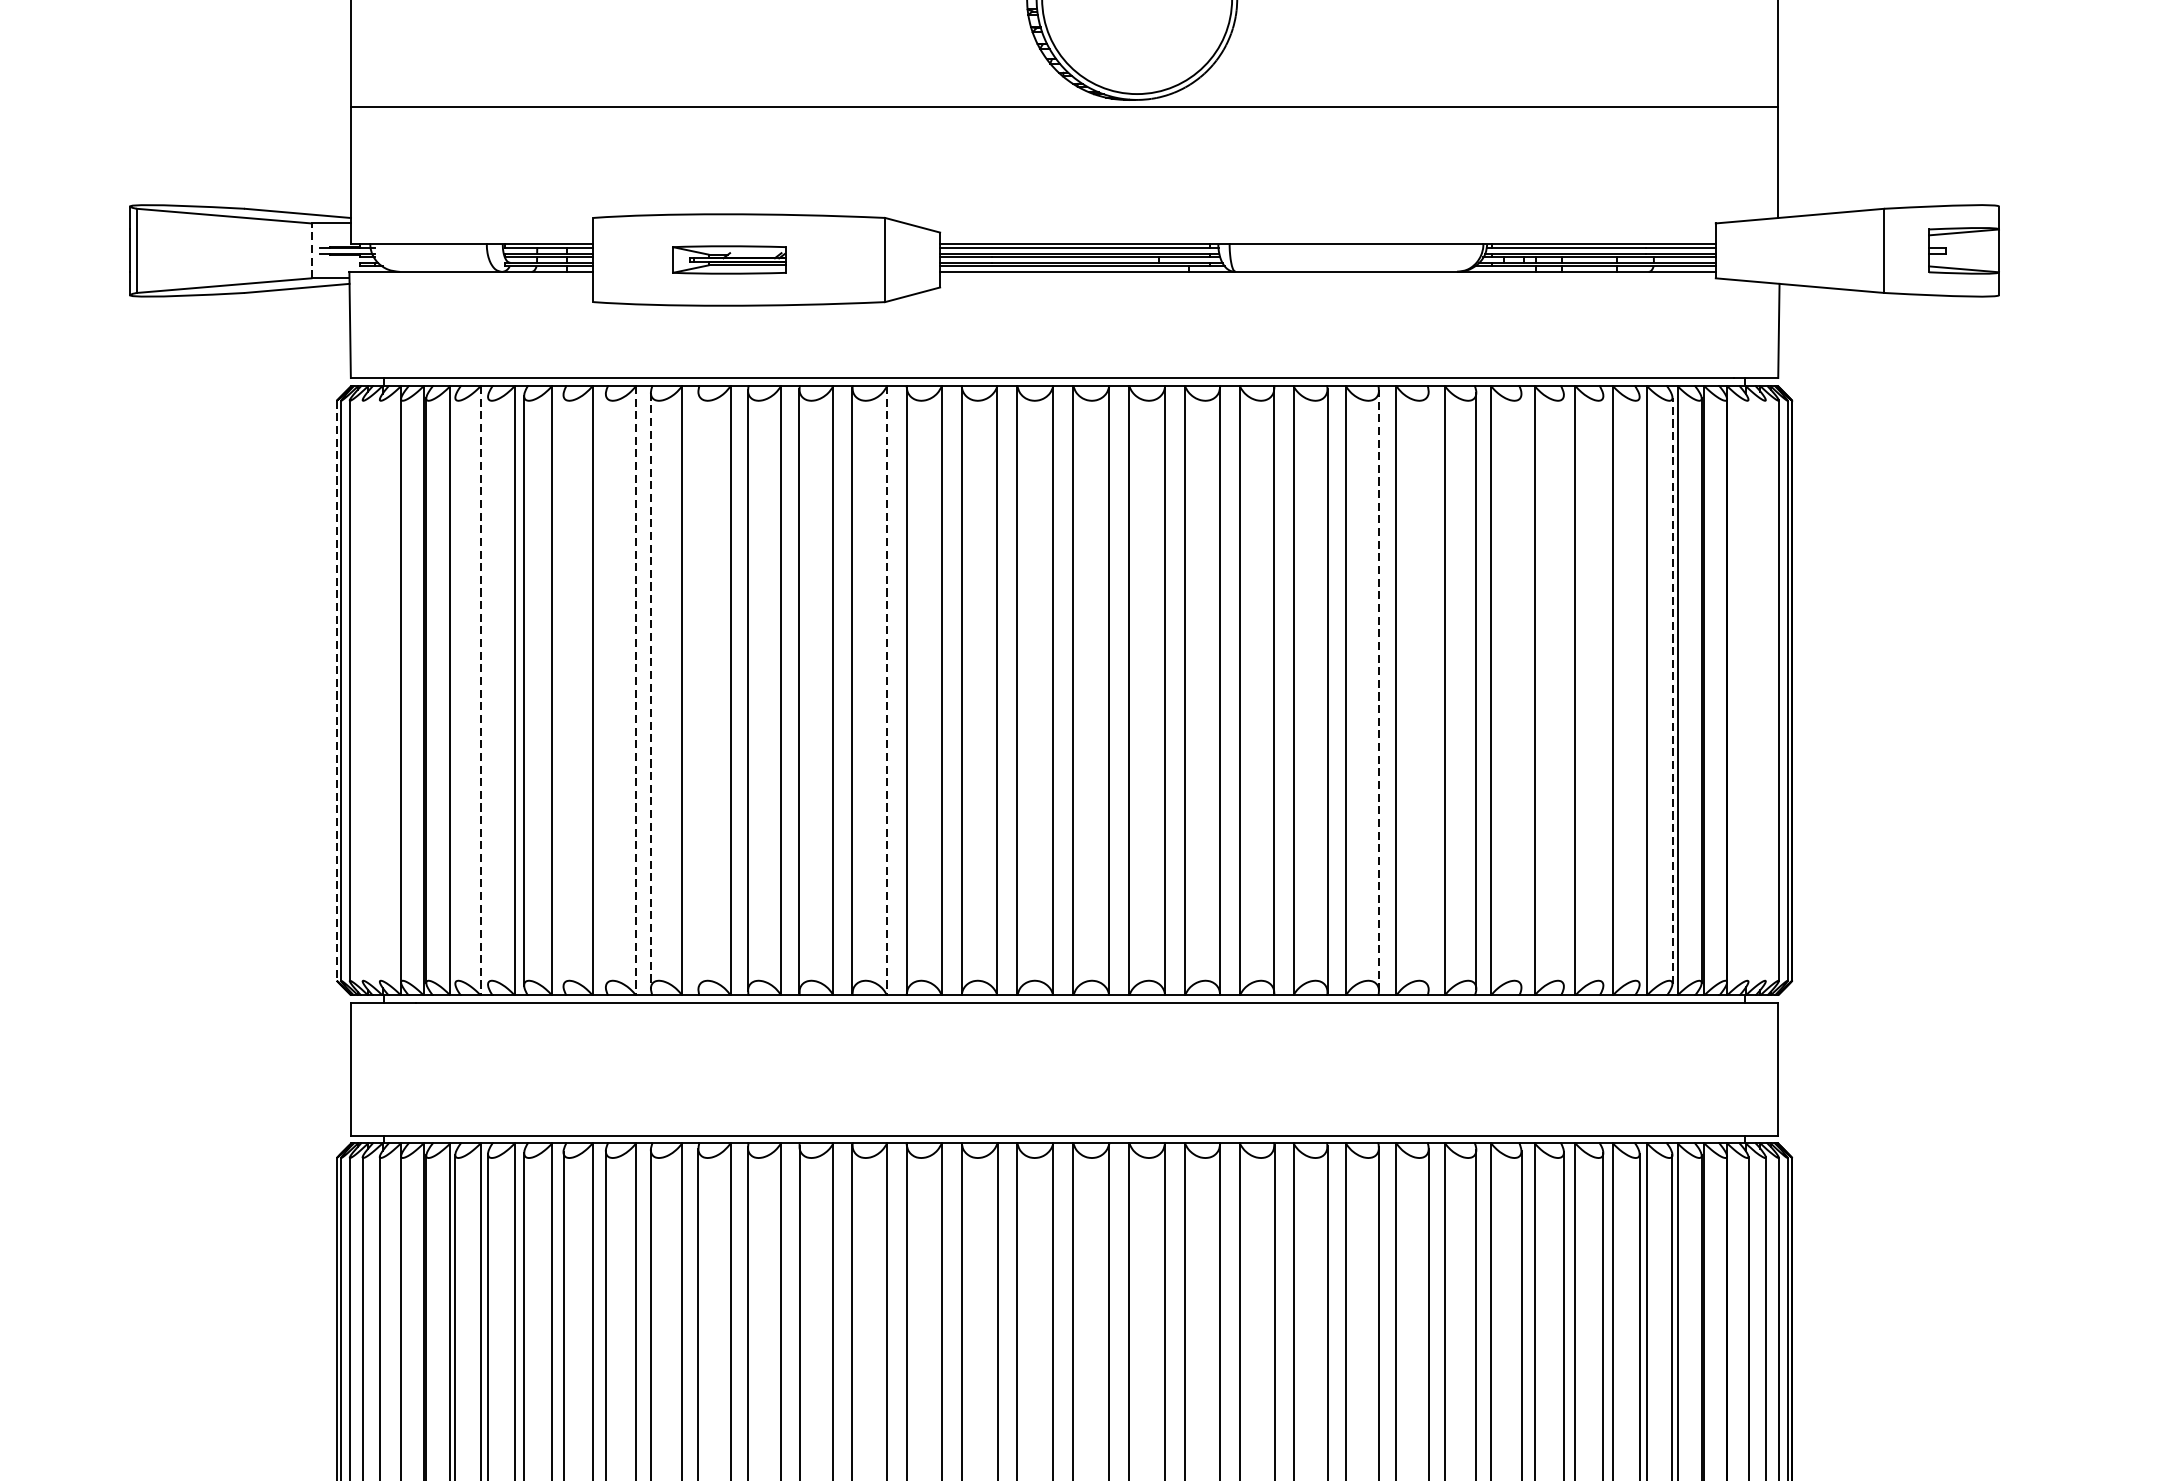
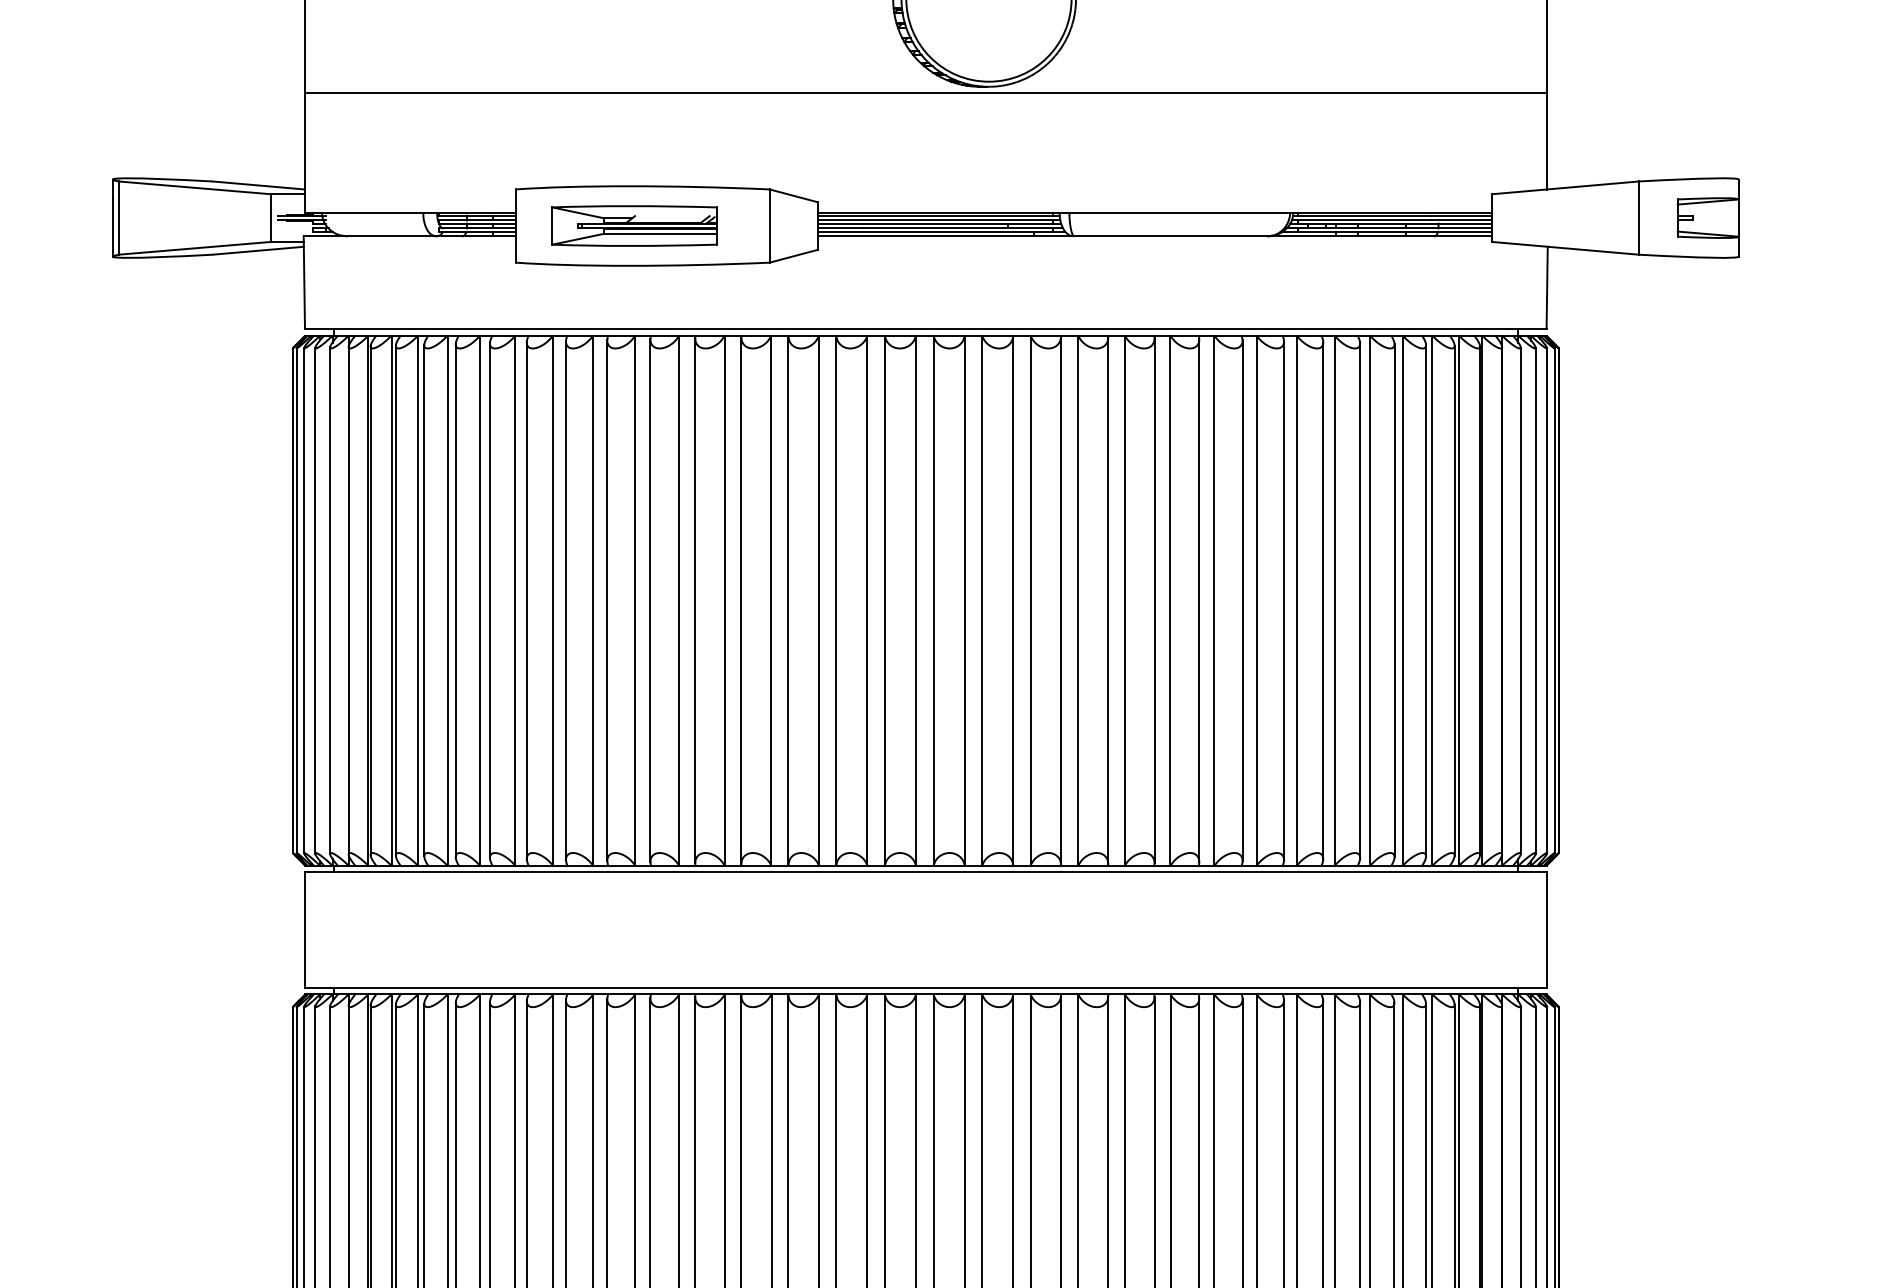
line: (311, 251) -> (270, 218), dashed -> solid
part: (729, 259) -> (634, 225), size x1.67
line: (362, 690) -> (315, 600), added
line: (380, 690) -> (330, 600), added
line: (454, 690) -> (395, 600), added
line: (480, 690) -> (417, 600), dashed -> solid
line: (488, 690) -> (424, 600), added
line: (562, 690) -> (489, 600), added
line: (605, 690) -> (526, 600), added
line: (636, 690) -> (553, 600), dashed -> solid
line: (698, 690) -> (607, 600), added
line: (887, 690) -> (771, 600), dashed -> solid
line: (1379, 690) -> (1199, 600), dashed -> solid
line: (1428, 690) -> (1242, 600), added
line: (1521, 690) -> (1323, 600), added
line: (1564, 690) -> (1360, 600), added
line: (1603, 690) -> (1394, 600), added
line: (1640, 690) -> (1426, 600), added
line: (1672, 690) -> (1454, 600), dashed -> solid
line: (1748, 690) -> (1520, 600), added
line: (1765, 690) -> (1535, 600), added
line: (336, 691) -> (292, 601), dashed -> solid
line: (650, 691) -> (565, 601), dashed -> solid

